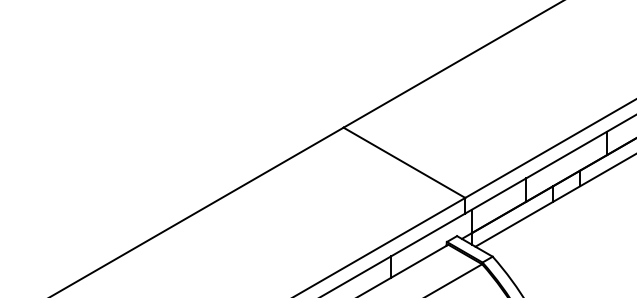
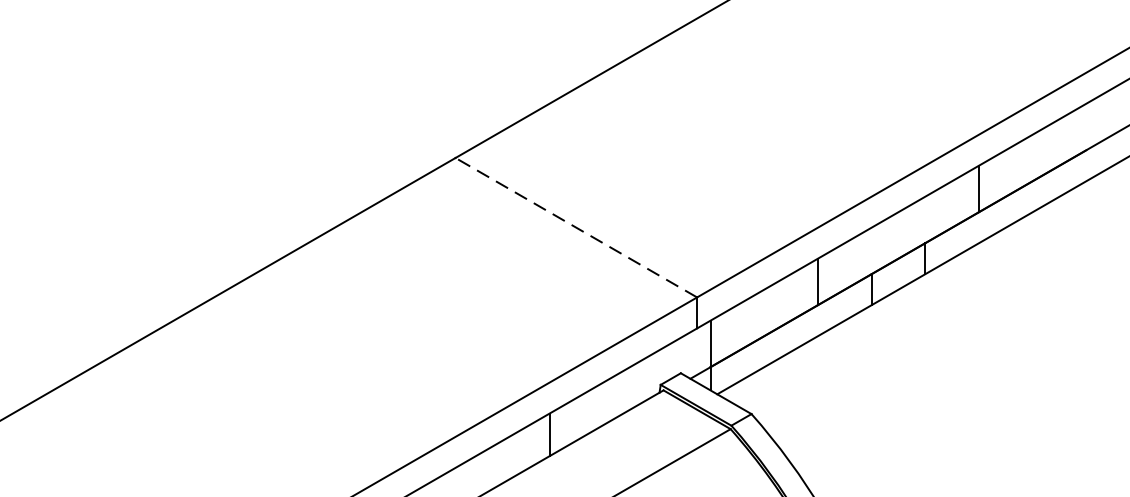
line: (404, 162) -> (576, 227), solid -> dashed

